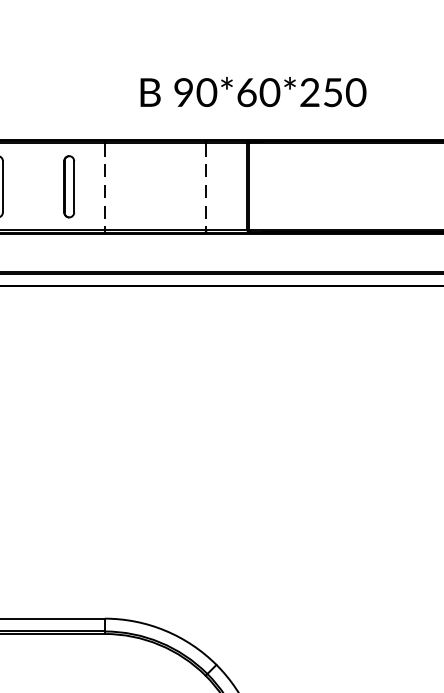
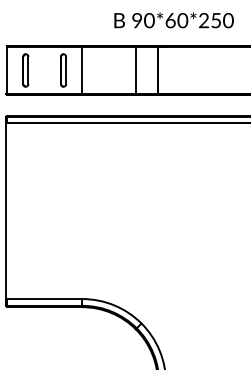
text: (252, 92) -> (173, 20), moved
line: (104, 186) -> (82, 70), dashed -> solid
line: (205, 186) -> (135, 70), dashed -> solid

